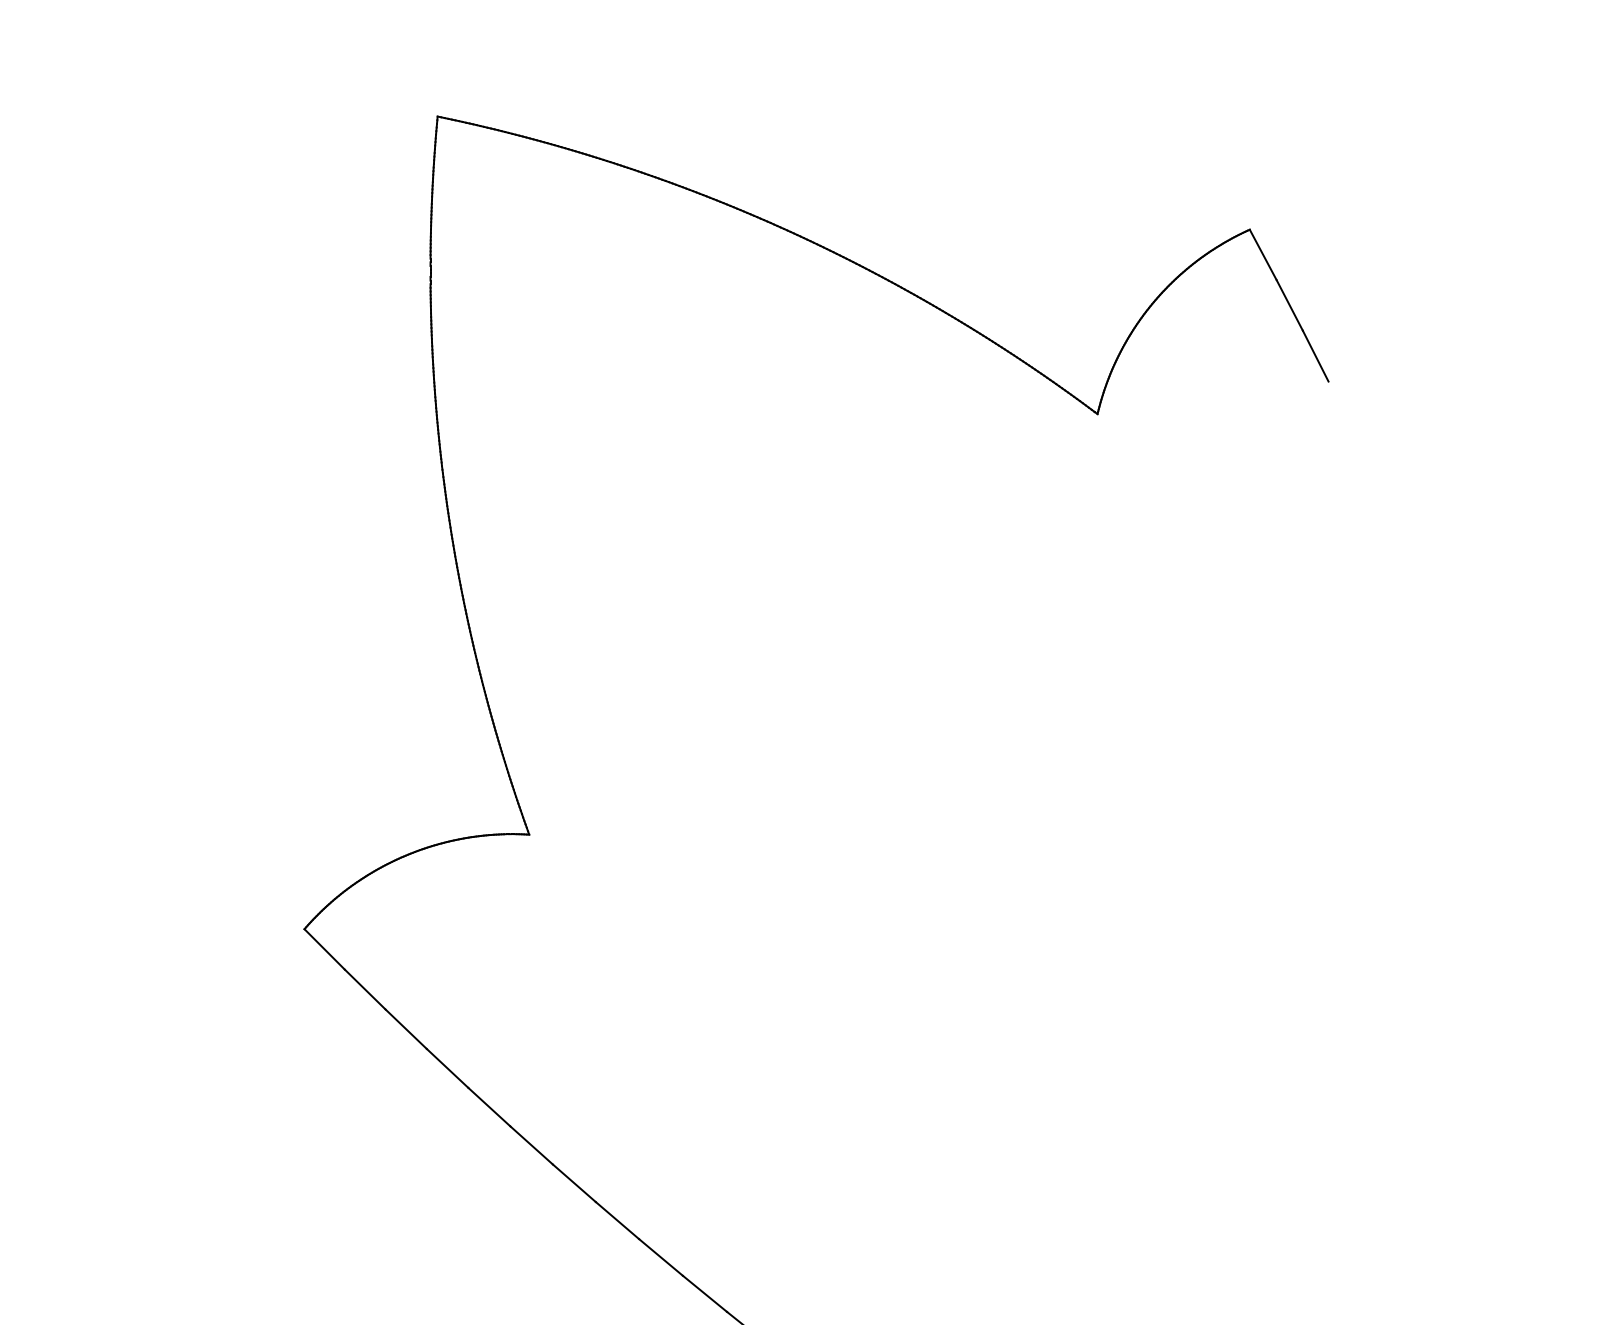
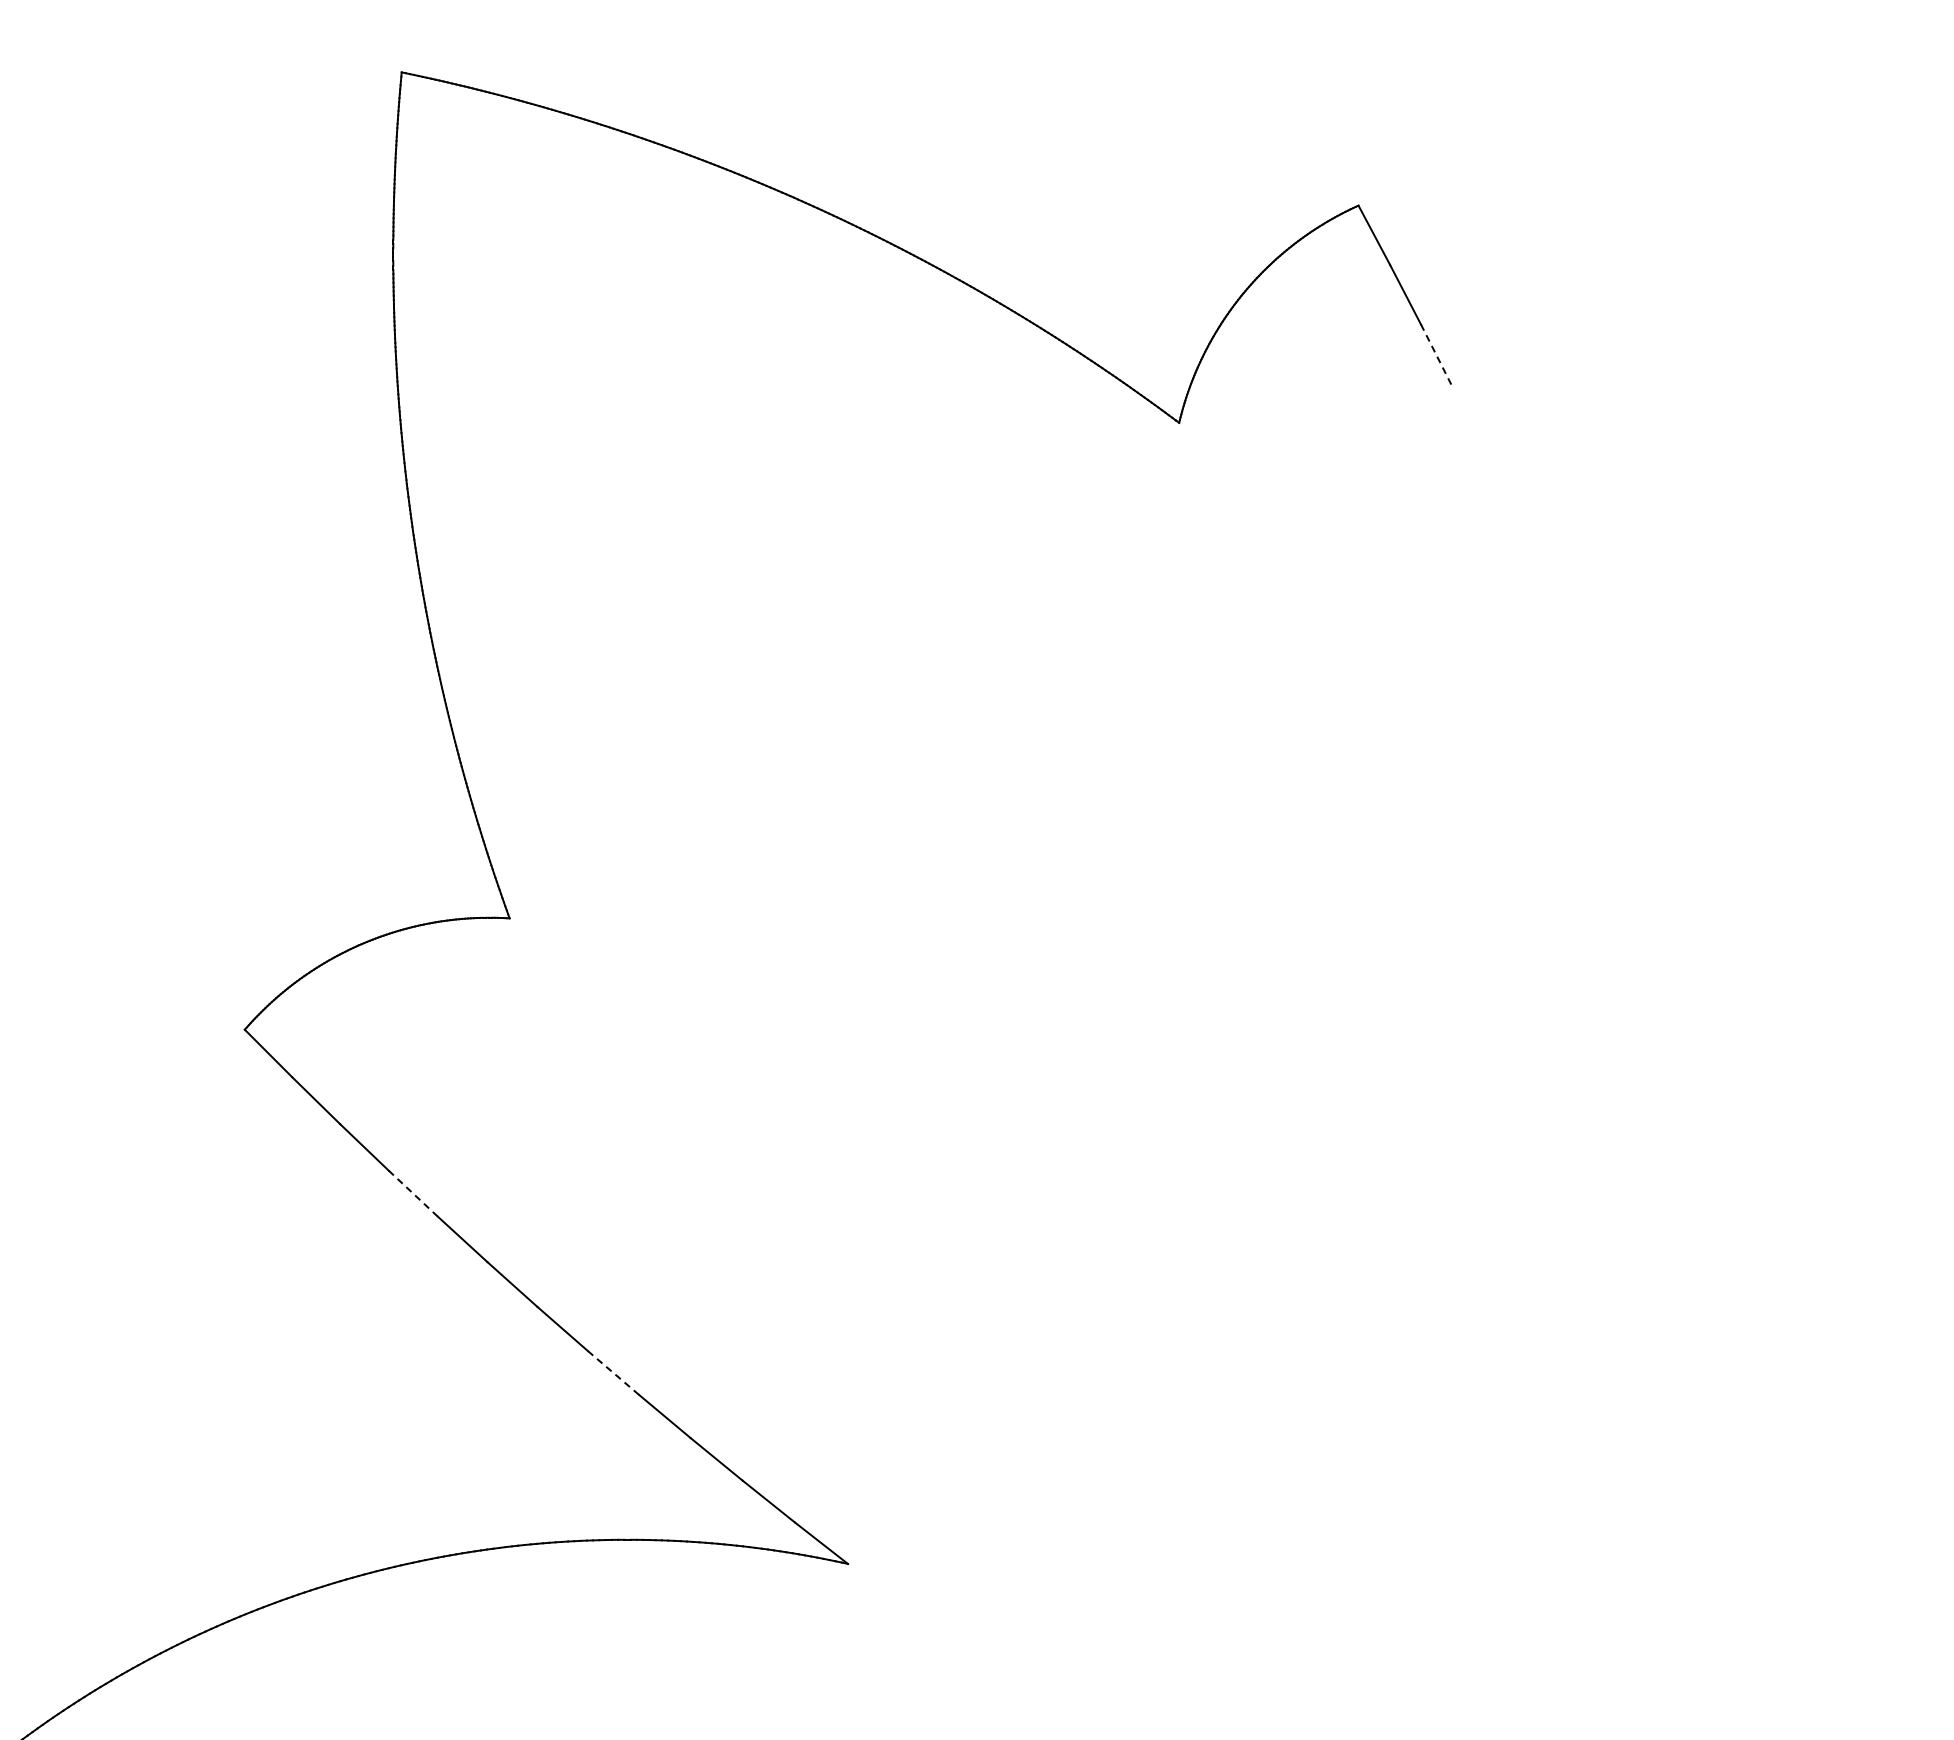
line: (1315, 356) -> (1436, 354), solid -> dashed
line: (447, 1068) -> (413, 1193), solid -> dashed
line: (617, 1220) -> (613, 1373), solid -> dashed

